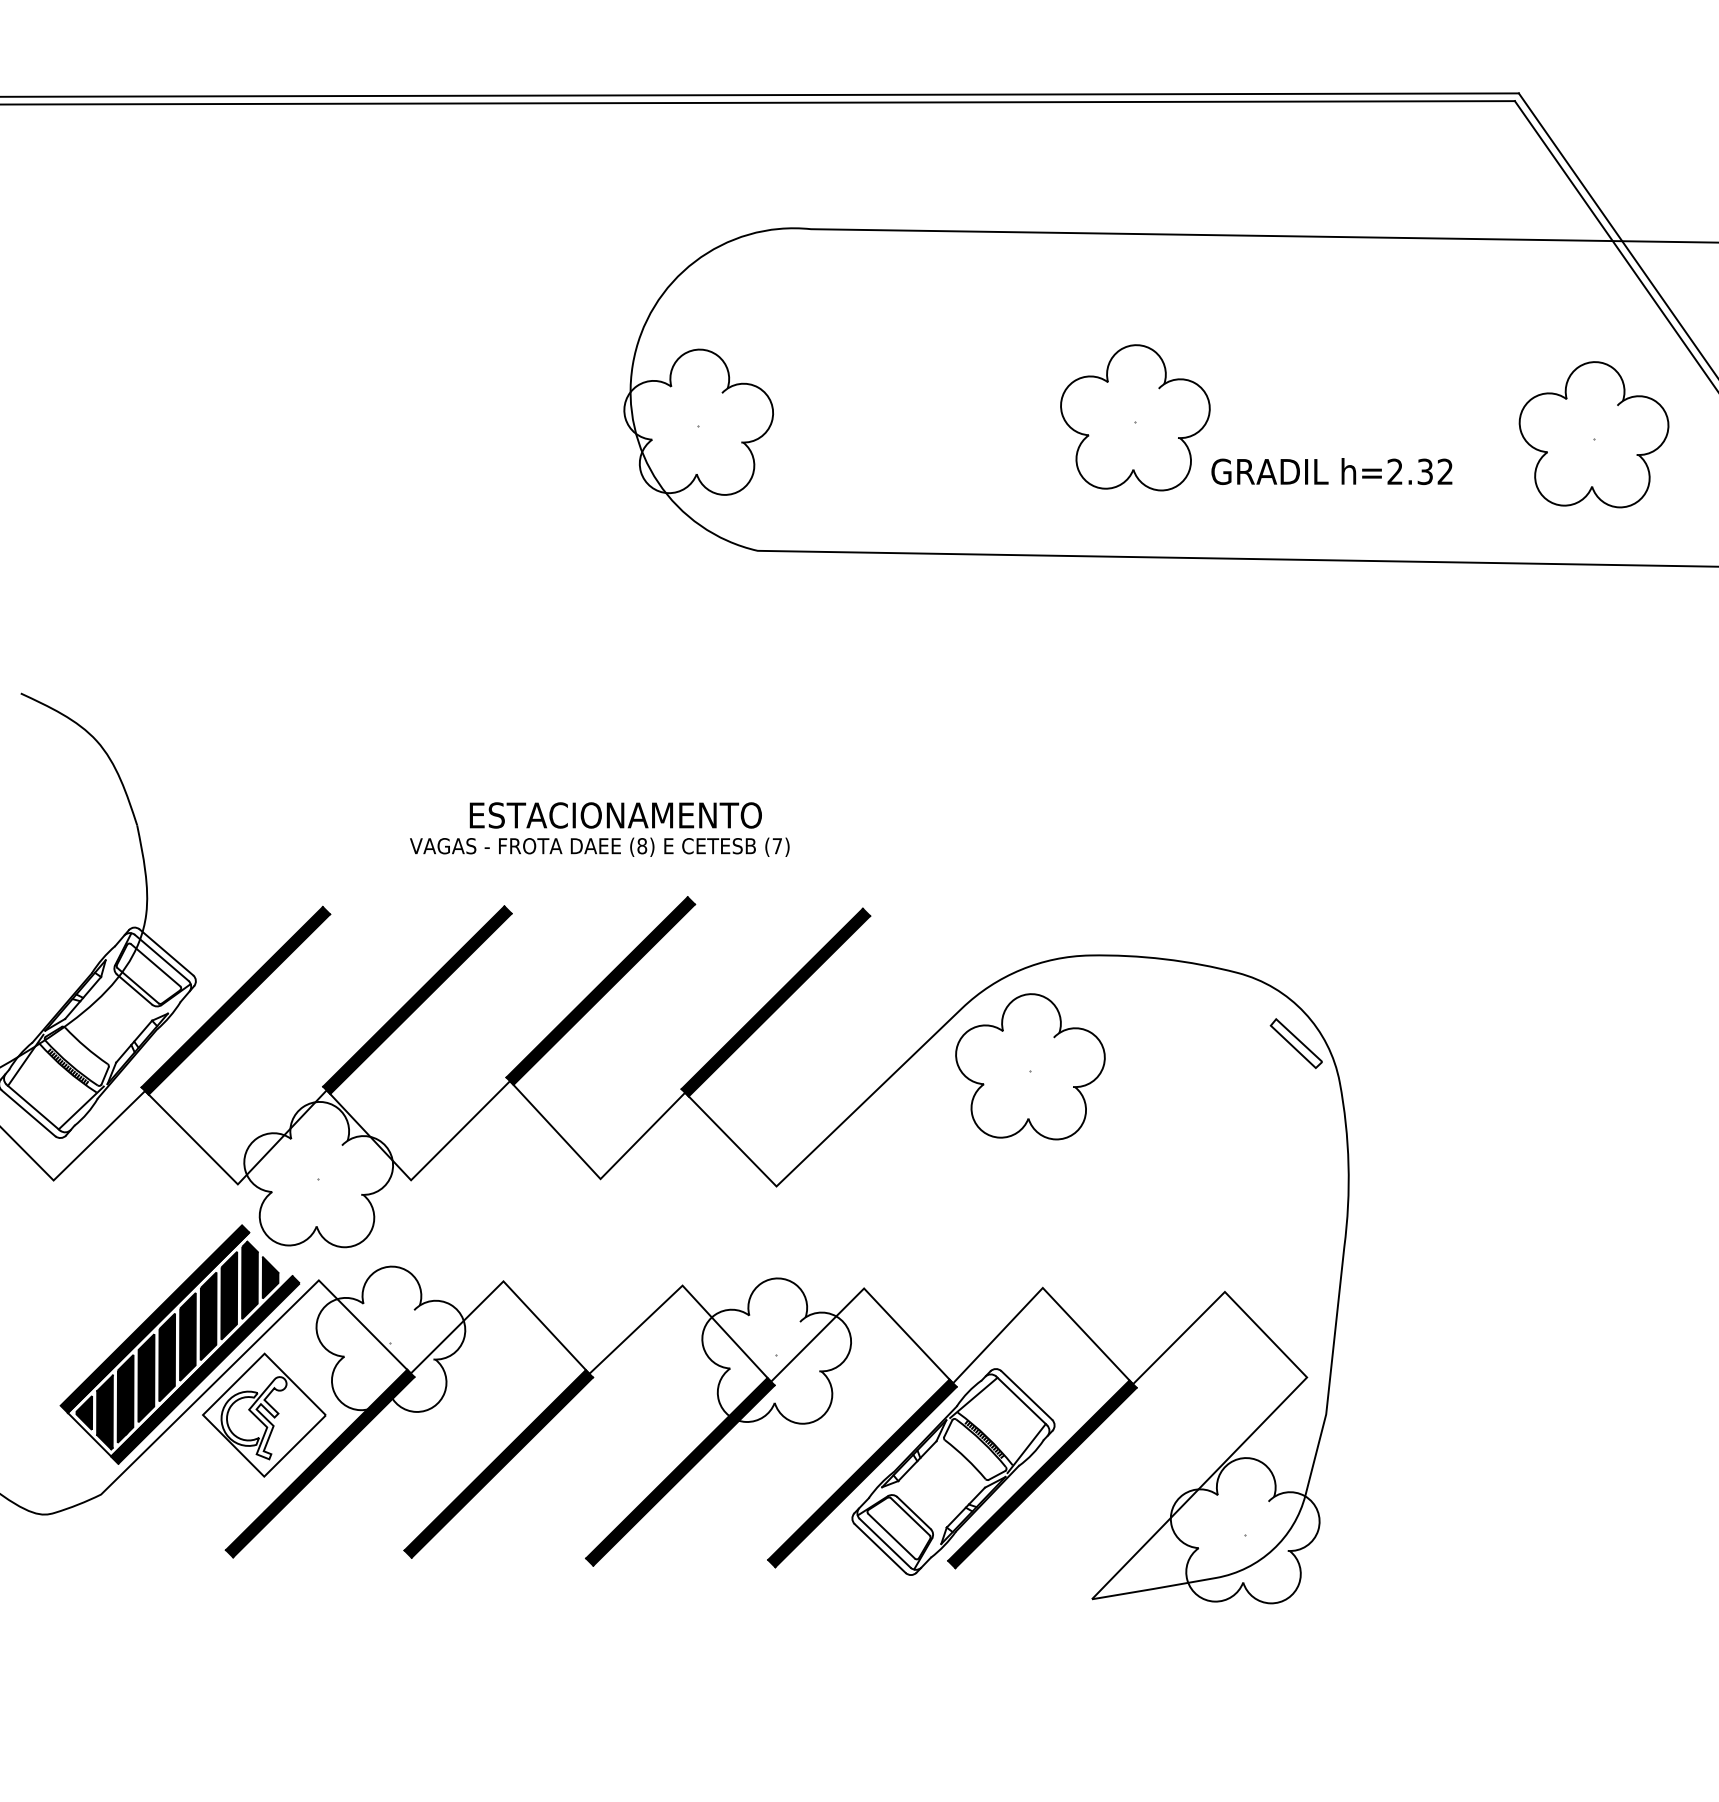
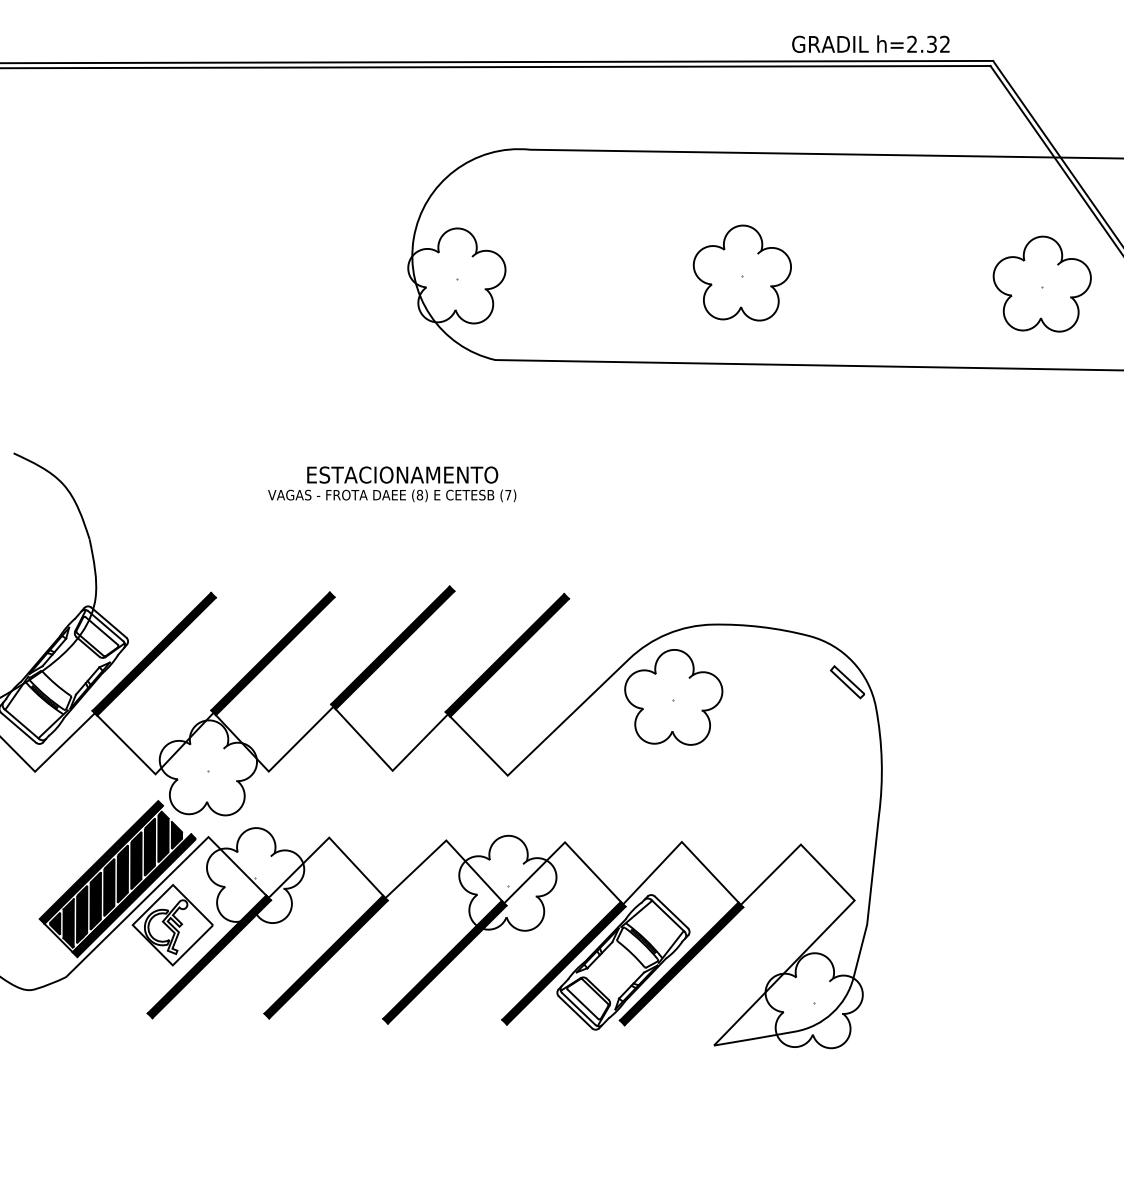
text: (1331, 470) -> (870, 43), moved
text: (600, 829) -> (392, 484), moved

